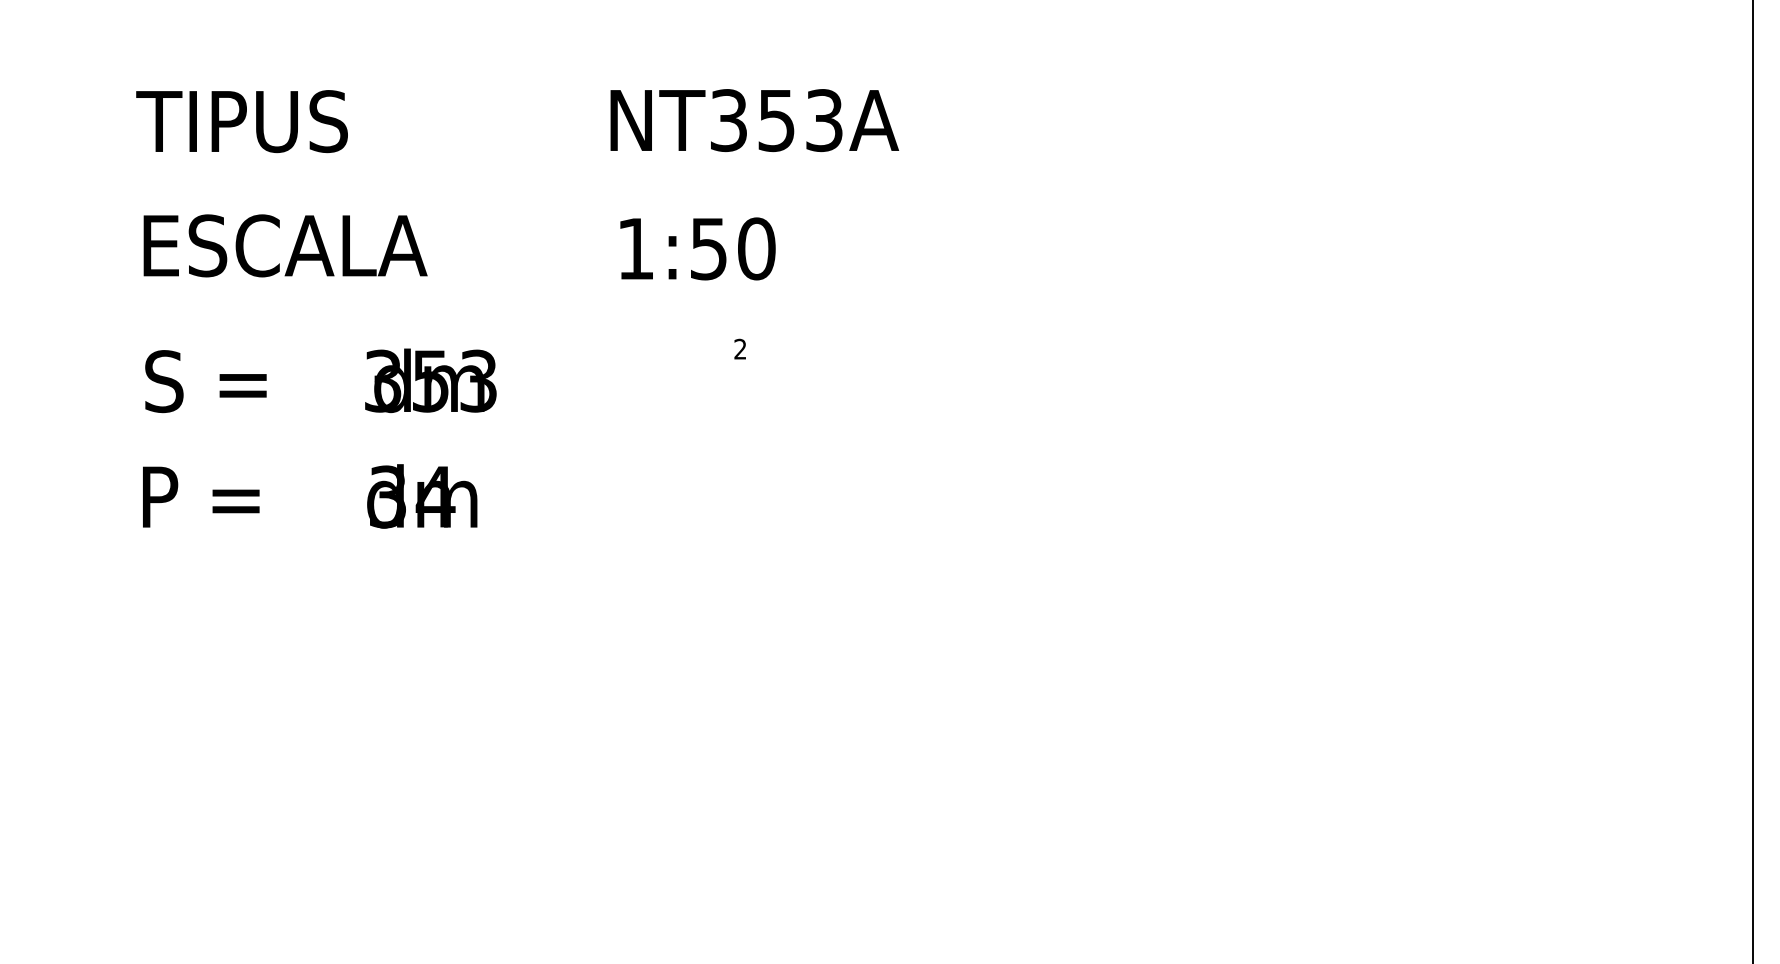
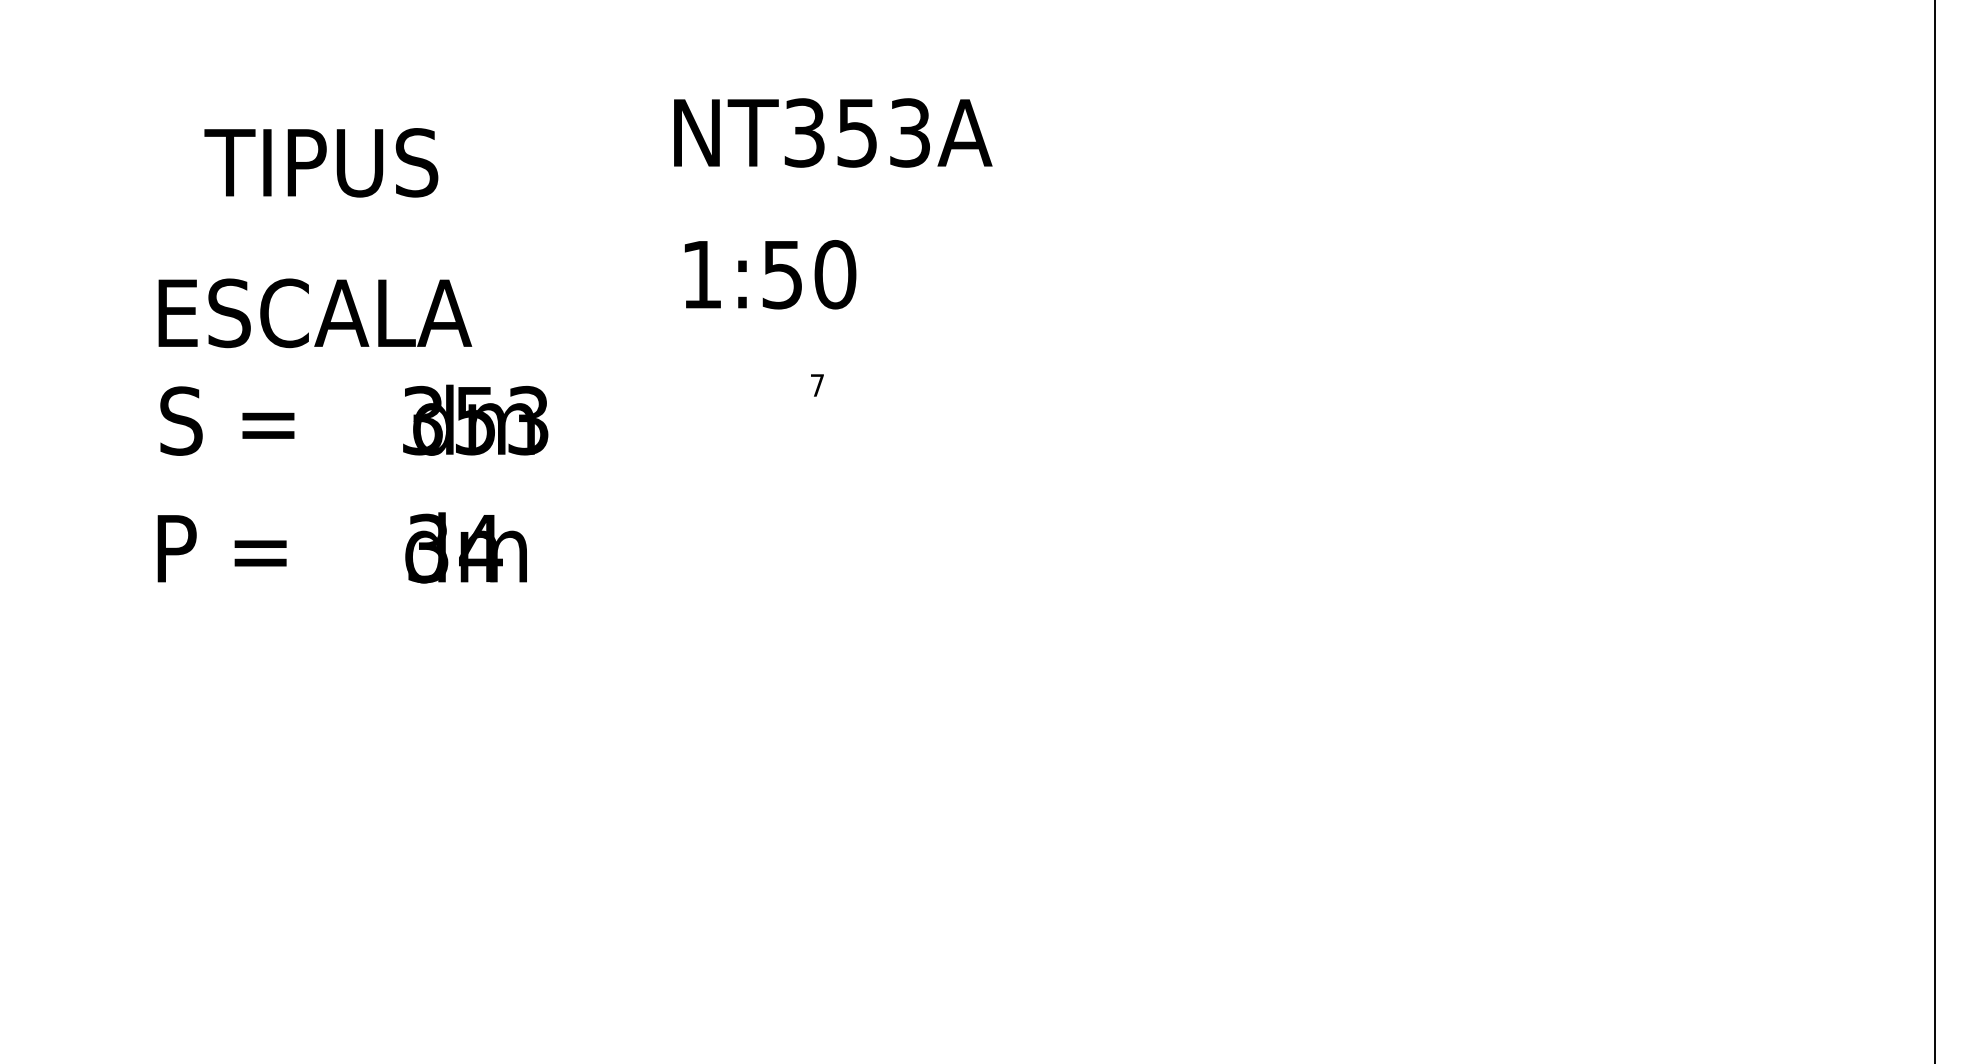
text: (241, 121) -> (320, 162), moved
text: (285, 245) -> (315, 312), moved
text: (740, 348) -> (817, 384), 2 -> 7

